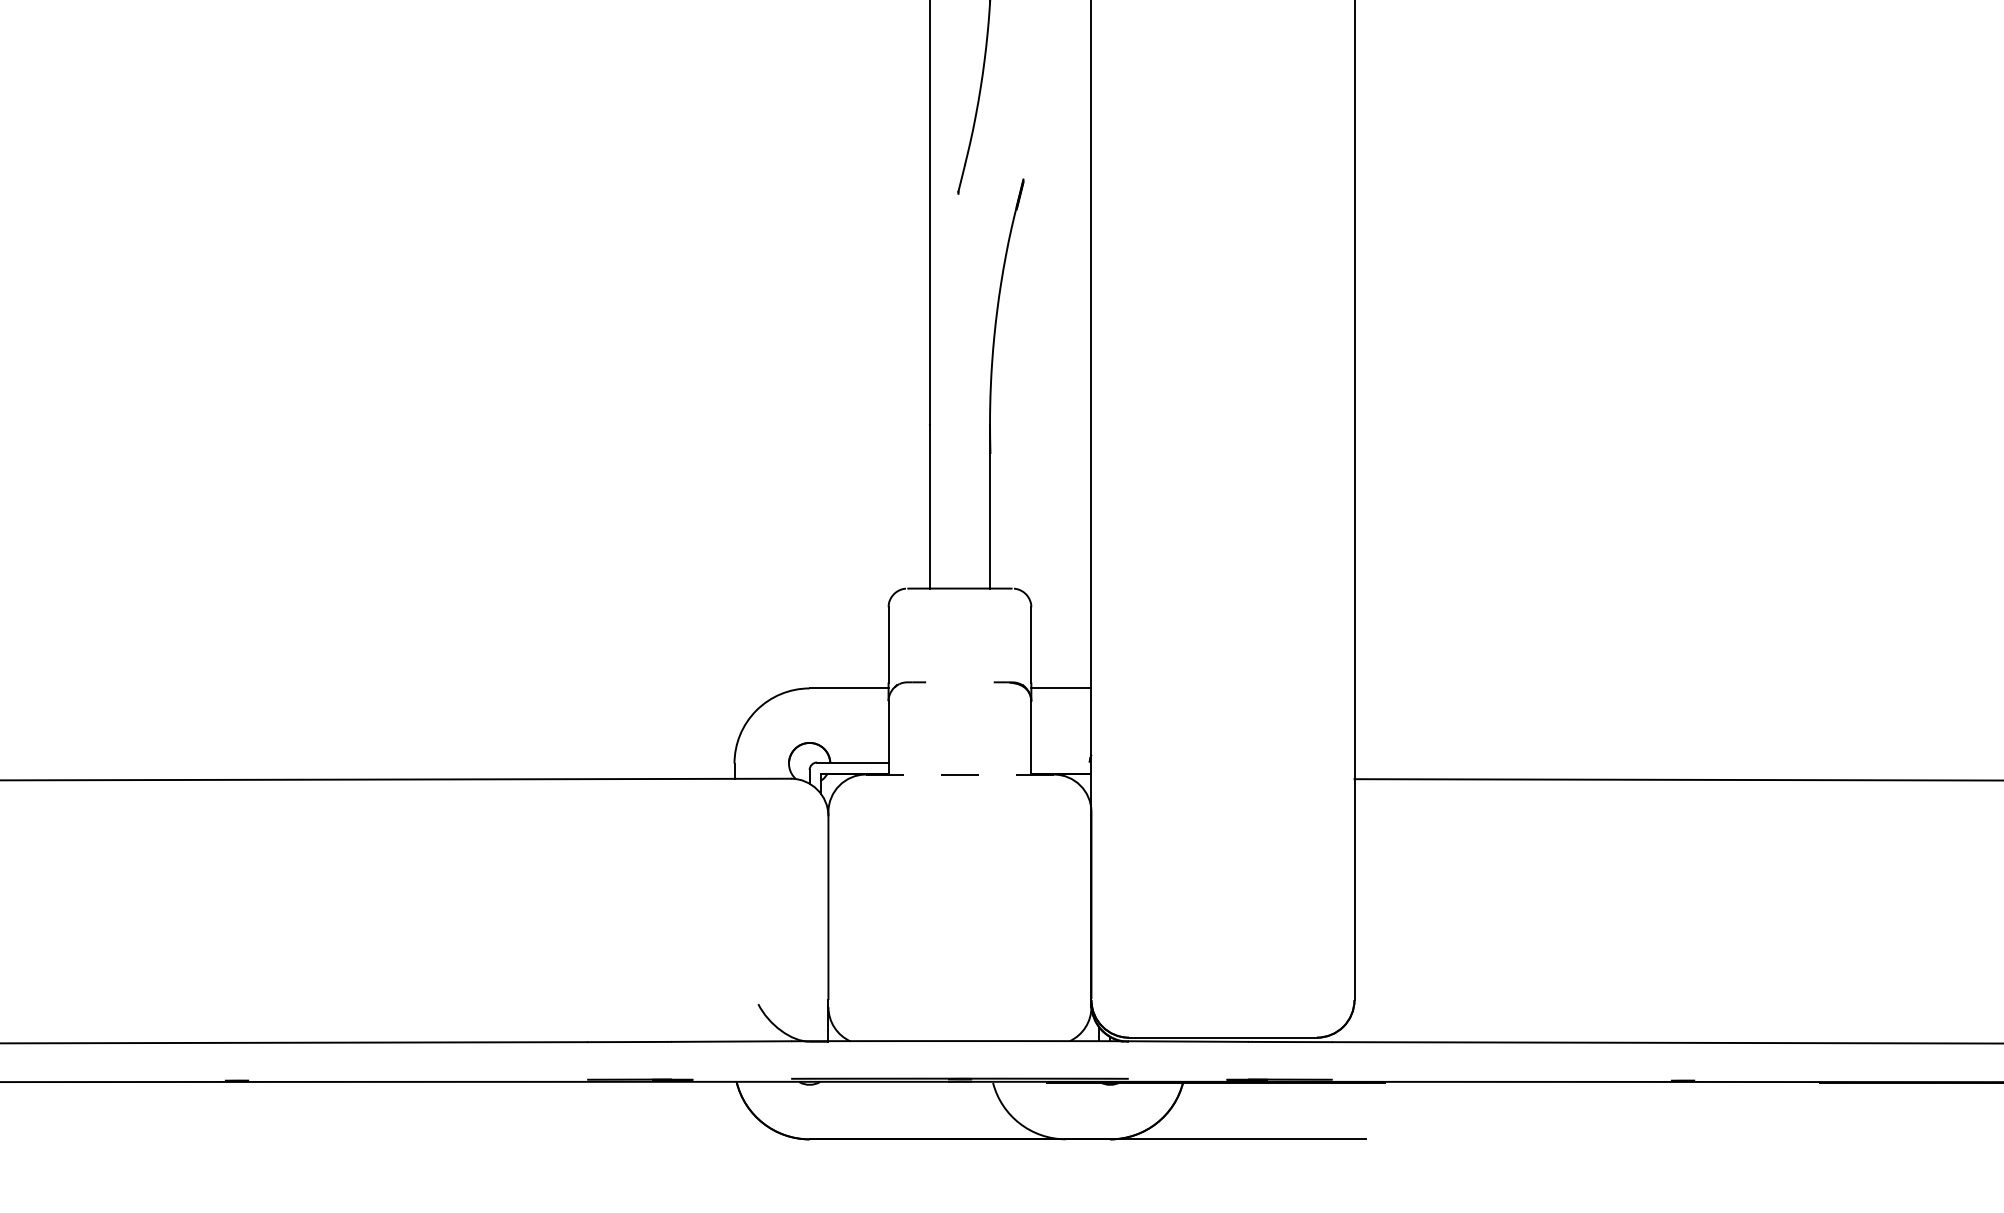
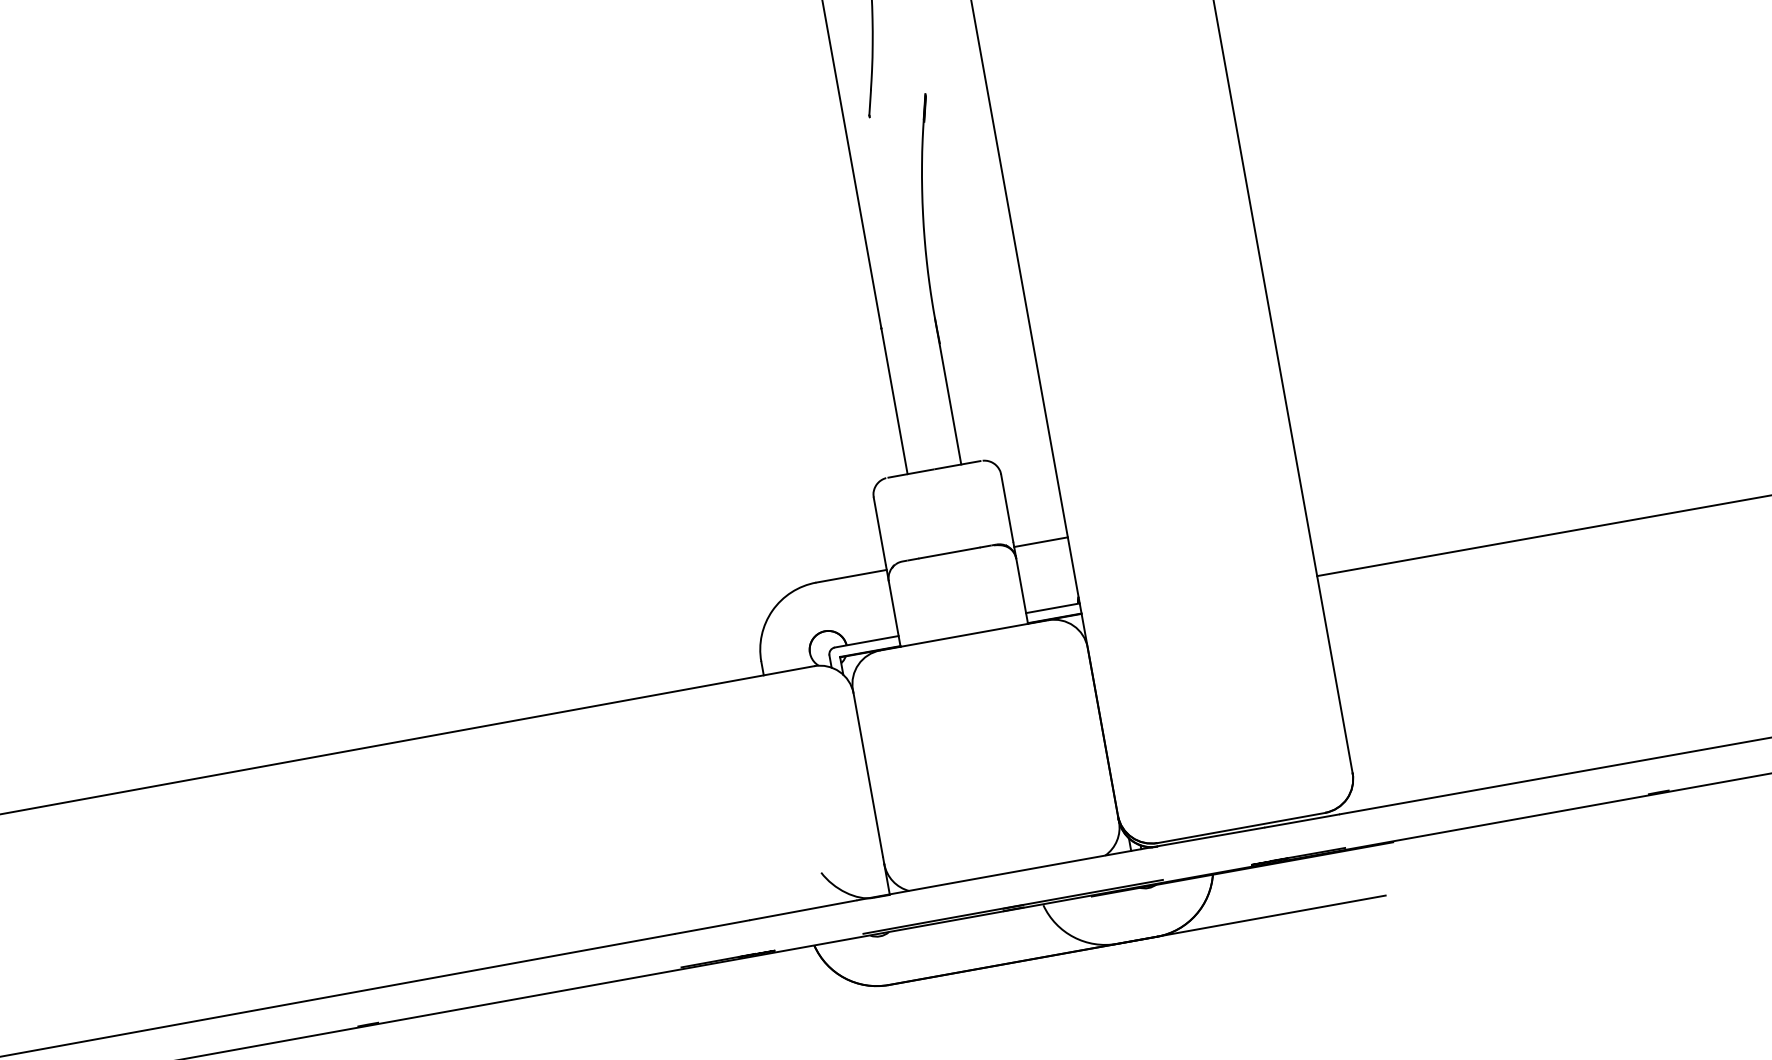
line: (959, 682) -> (949, 553), added
line: (1061, 762) -> (1053, 608), added
line: (959, 774) -> (963, 635), dashed -> solid

